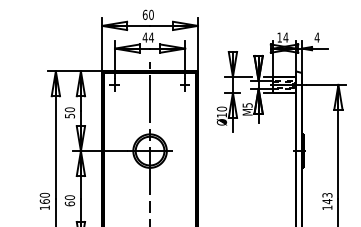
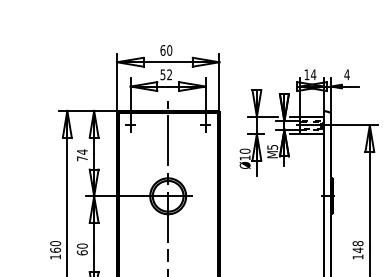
text: (148, 37) -> (166, 74), 44 -> 52
text: (70, 113) -> (82, 155), 50 -> 74
text: (326, 195) -> (357, 243), 143 -> 148

